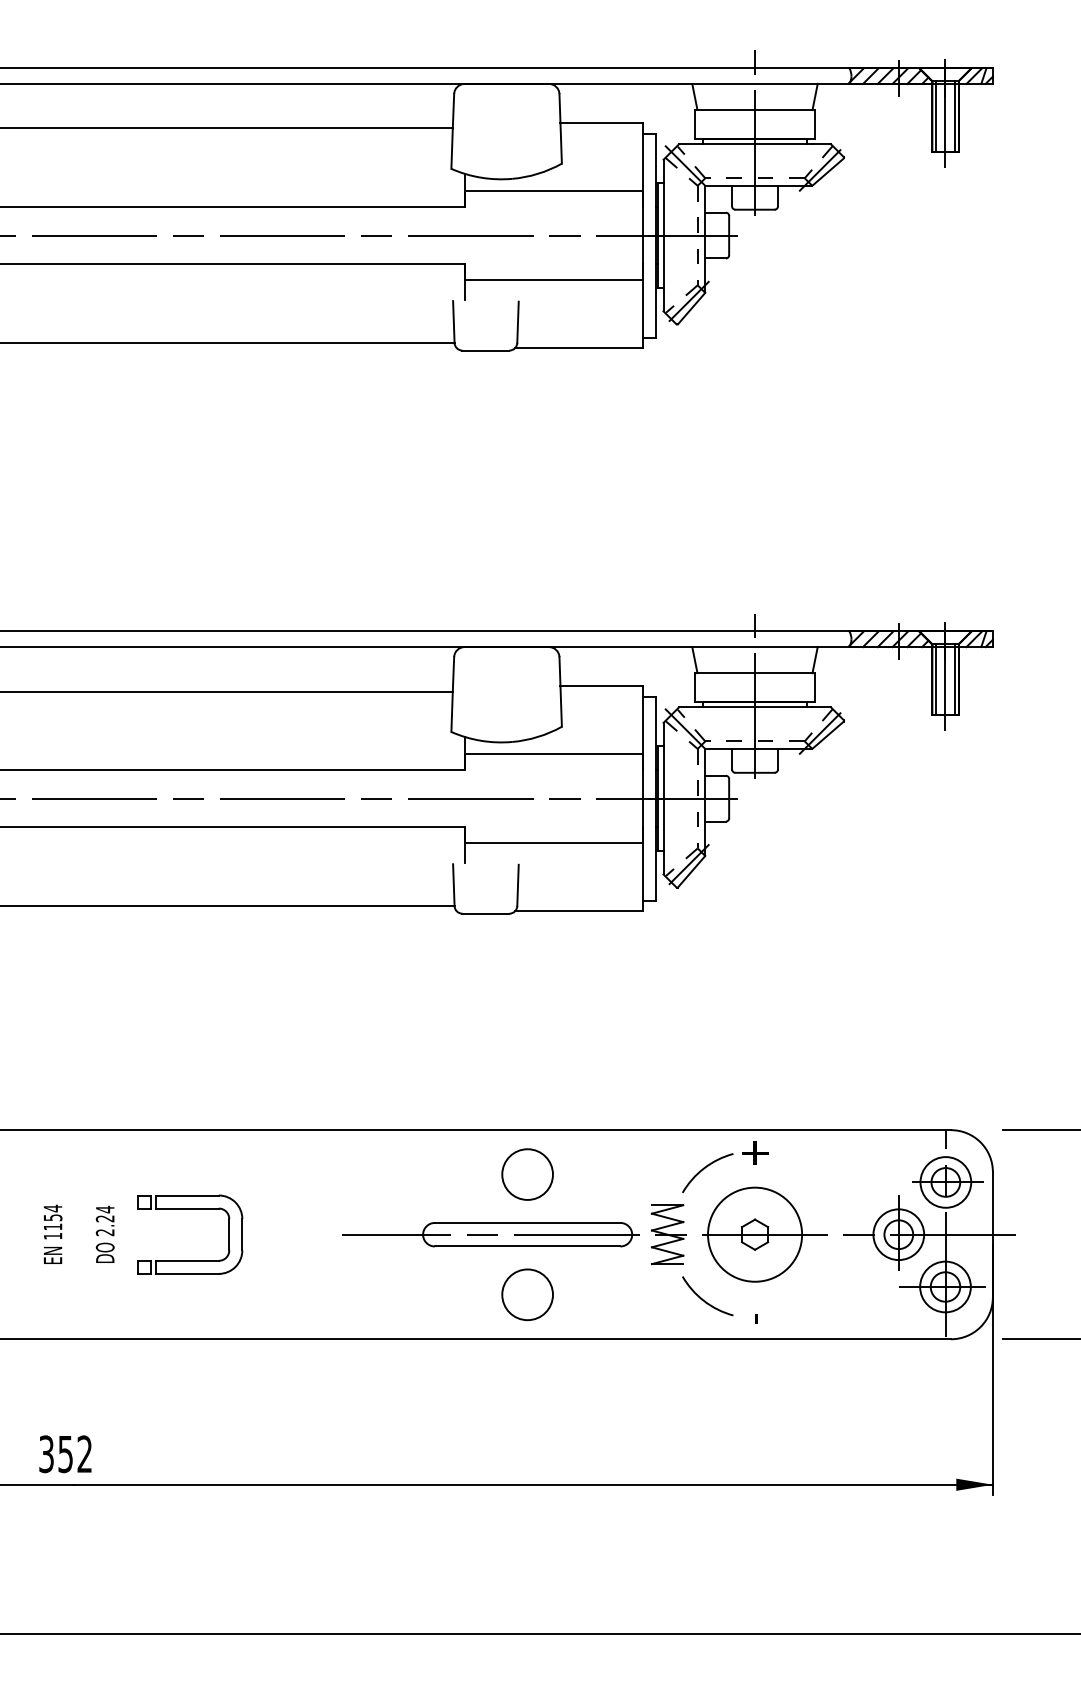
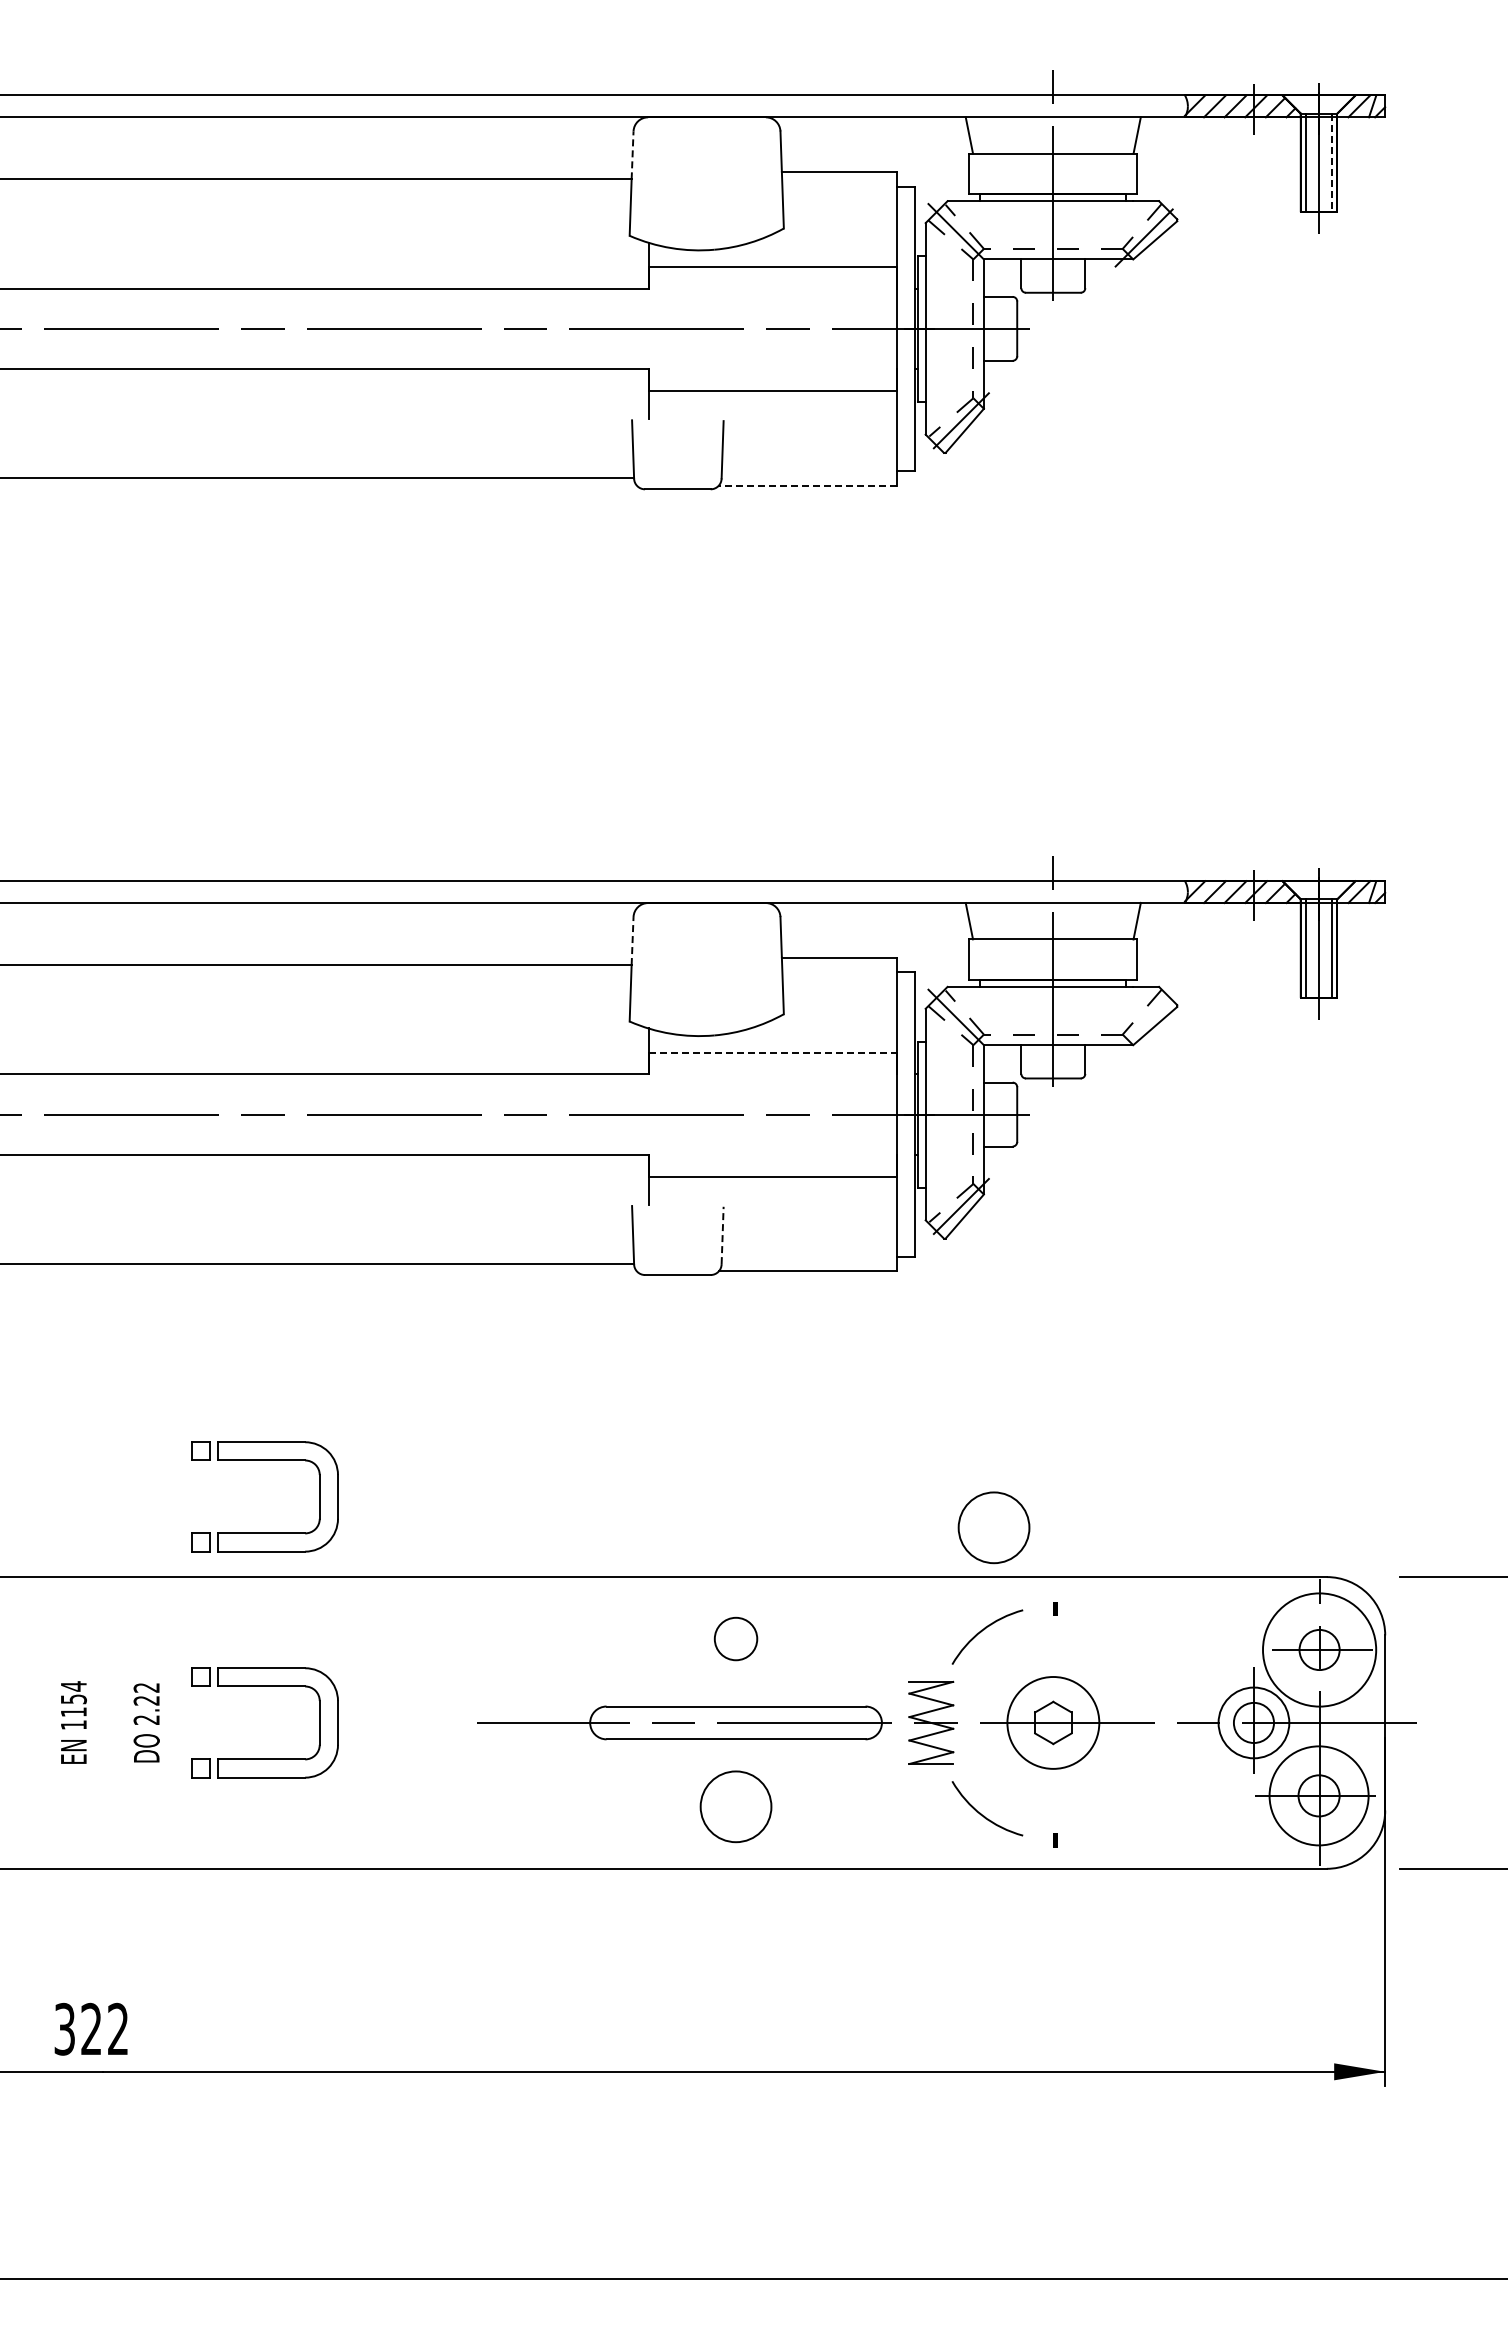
line: (453, 110) -> (632, 154), solid -> dashed
line: (954, 117) -> (1331, 163), solid -> dashed
line: (578, 347) -> (807, 485), solid -> dashed
line: (453, 673) -> (632, 940), solid -> dashed
line: (819, 733) -> (1143, 1023), removed
line: (554, 754) -> (773, 1052), solid -> dashed
line: (517, 885) -> (722, 1235), solid -> dashed
part: (189, 1046) -> (264, 1460), added
circle: (712, 1094) -> (993, 1527), added
text: (755, 1152) -> (1053, 1608), + -> -
circle: (527, 1174) -> (735, 1638), size x0.6
circle: (945, 1182) -> (1319, 1649), size x1.6
text: (105, 1209) -> (146, 1687), 2.24 -> 2.22
circle: (755, 1234) -> (1053, 1722), size x0.7
circle: (945, 1286) -> (1318, 1795), size x1.4
text: (65, 1453) -> (91, 2028), 352 -> 322

